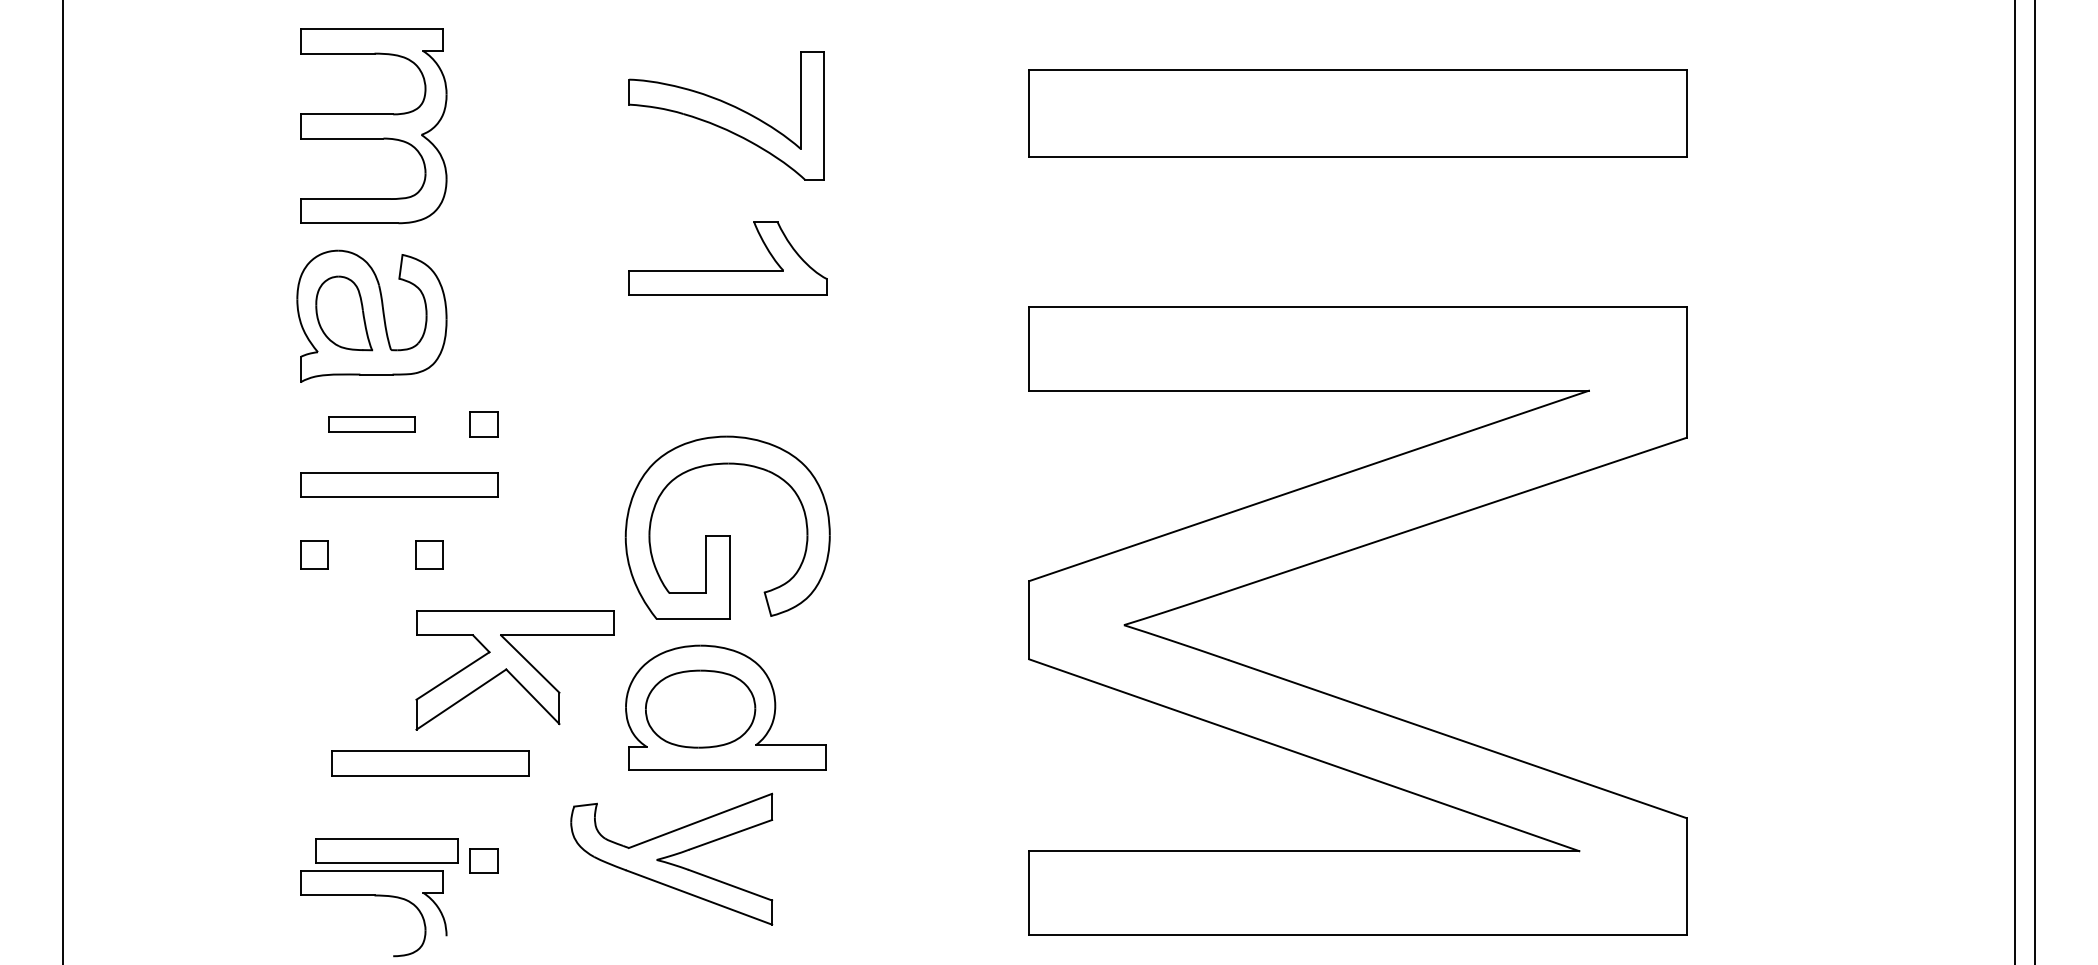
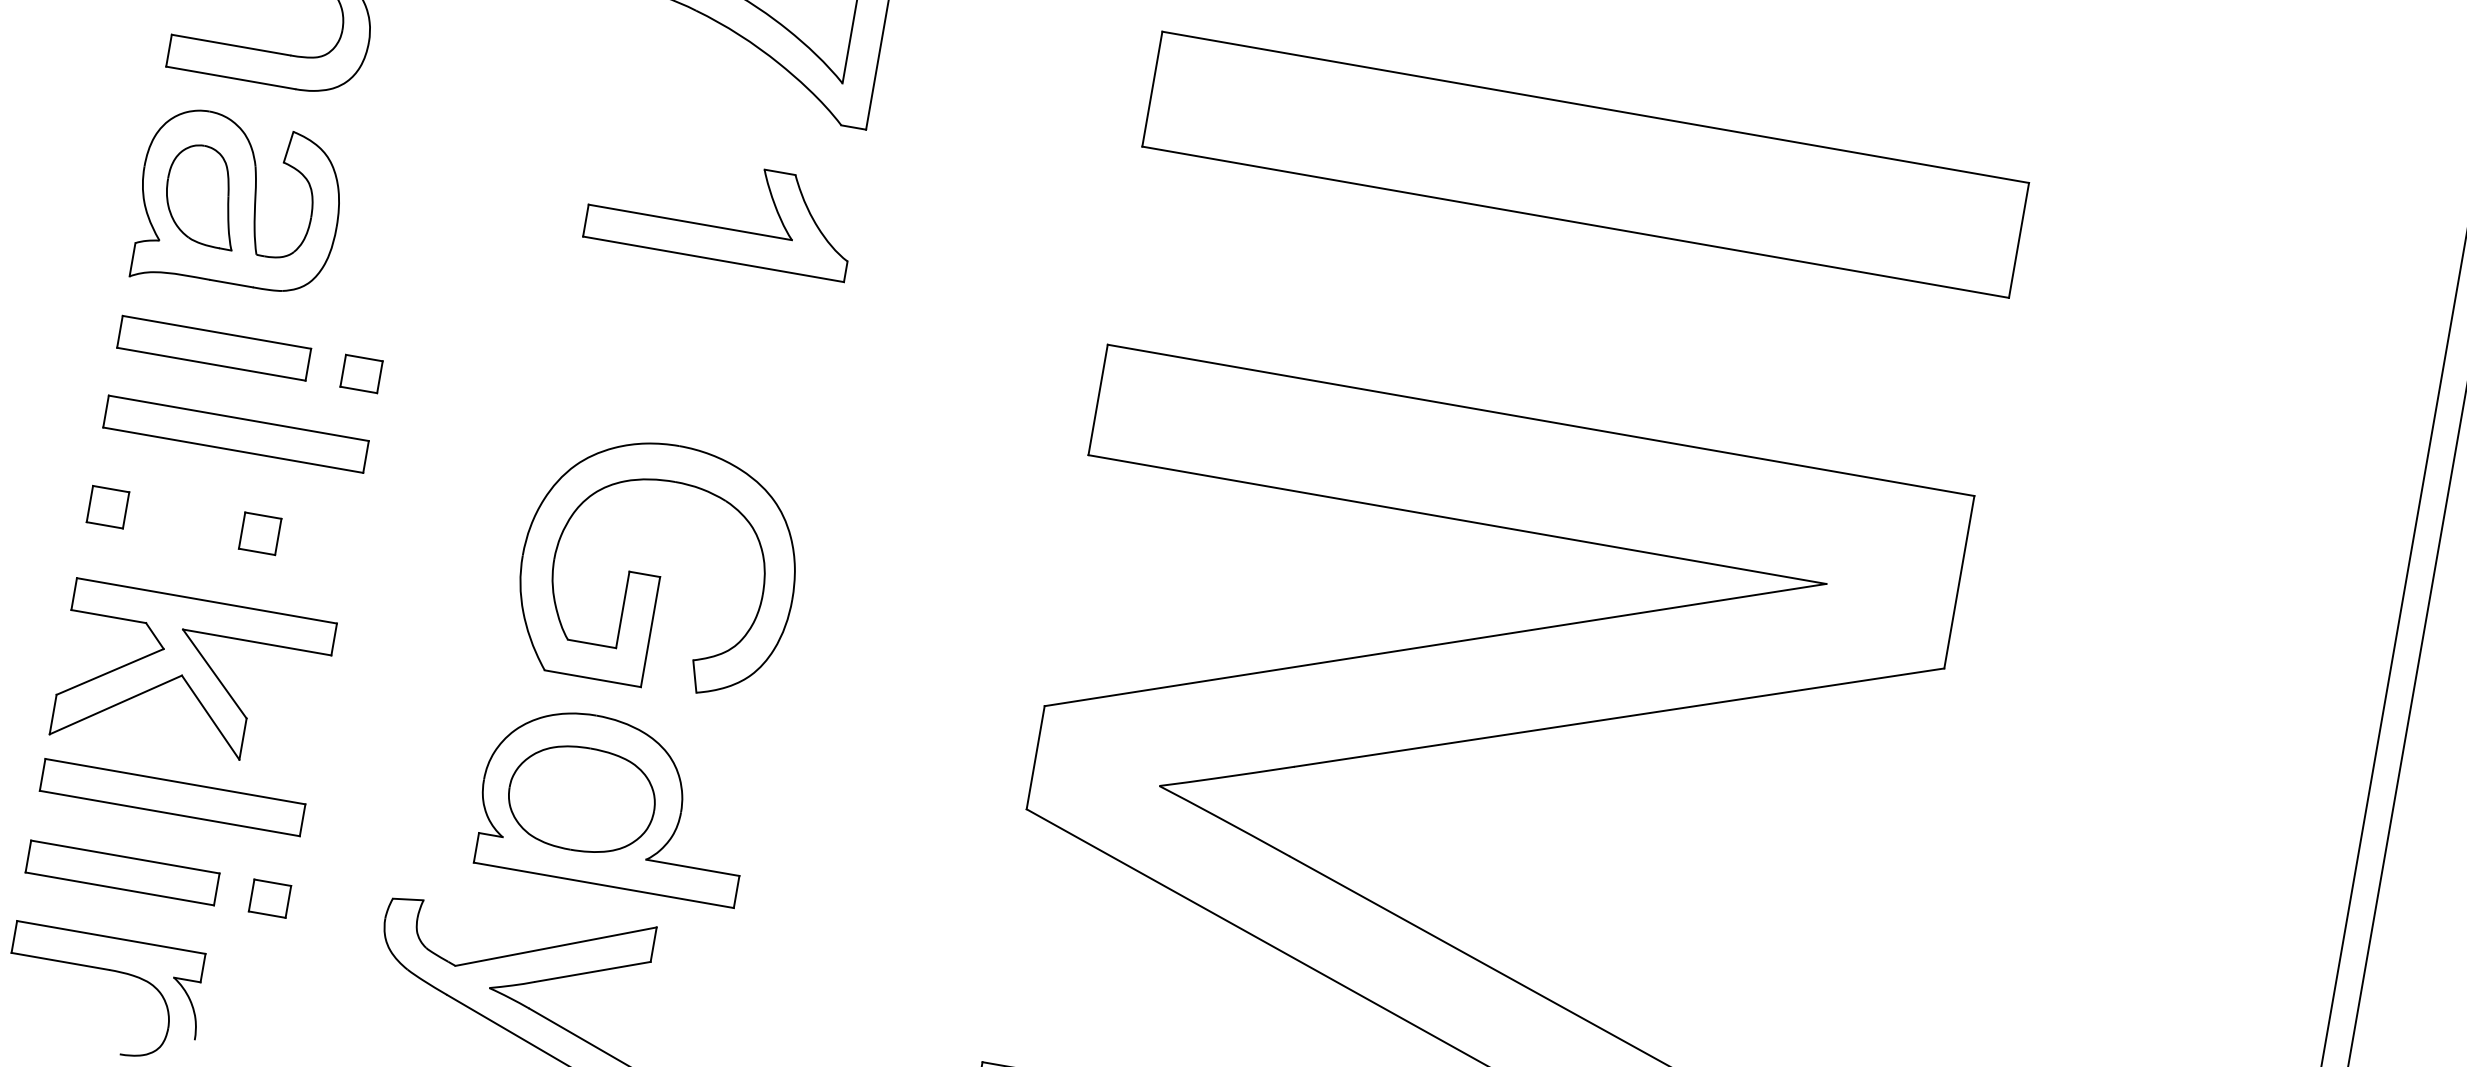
part: (371, 424) -> (213, 348), size x1.67
part: (514, 670) -> (192, 678), moved
part: (430, 763) -> (173, 797), moved
part: (386, 850) -> (122, 871), moved
part: (483, 860) -> (269, 897), moved

